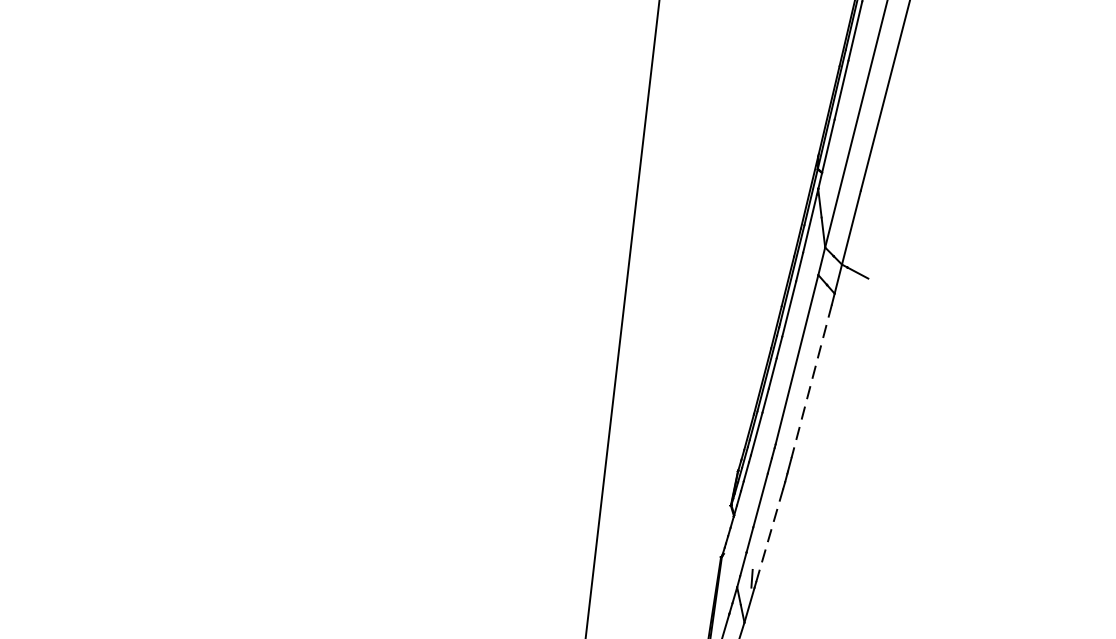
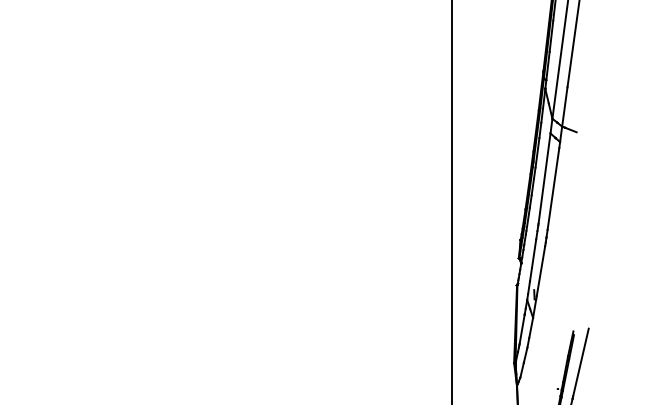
line: (811, 382) -> (553, 189), dashed -> solid
line: (768, 535) -> (540, 271), dashed -> solid

